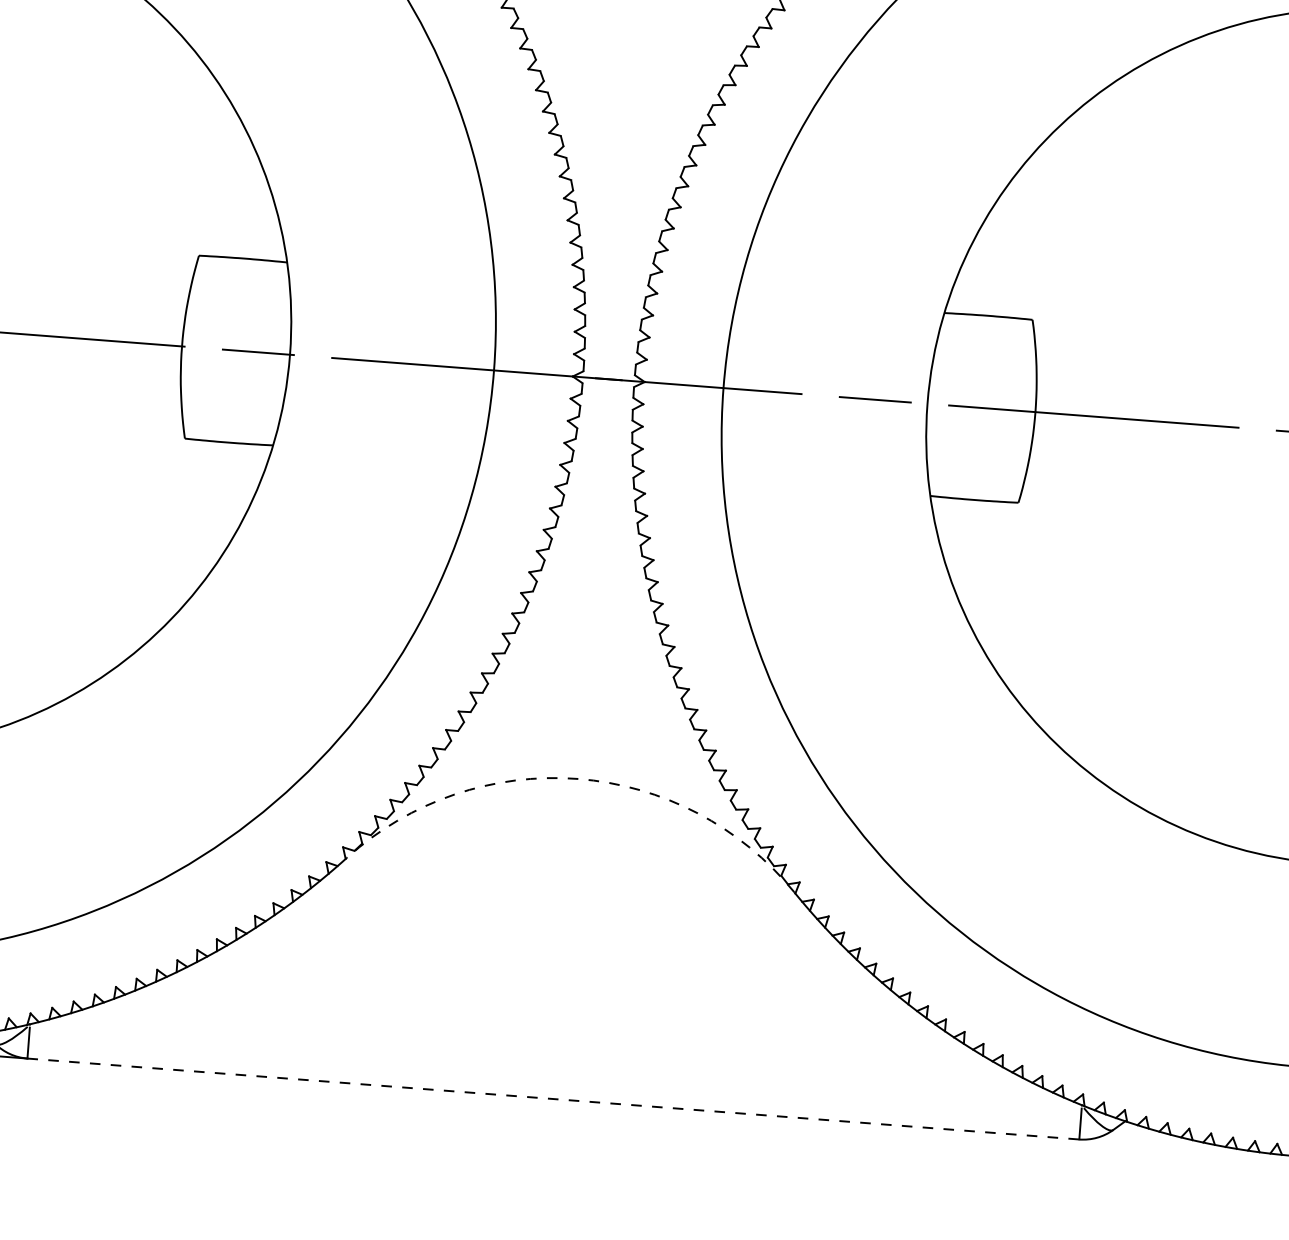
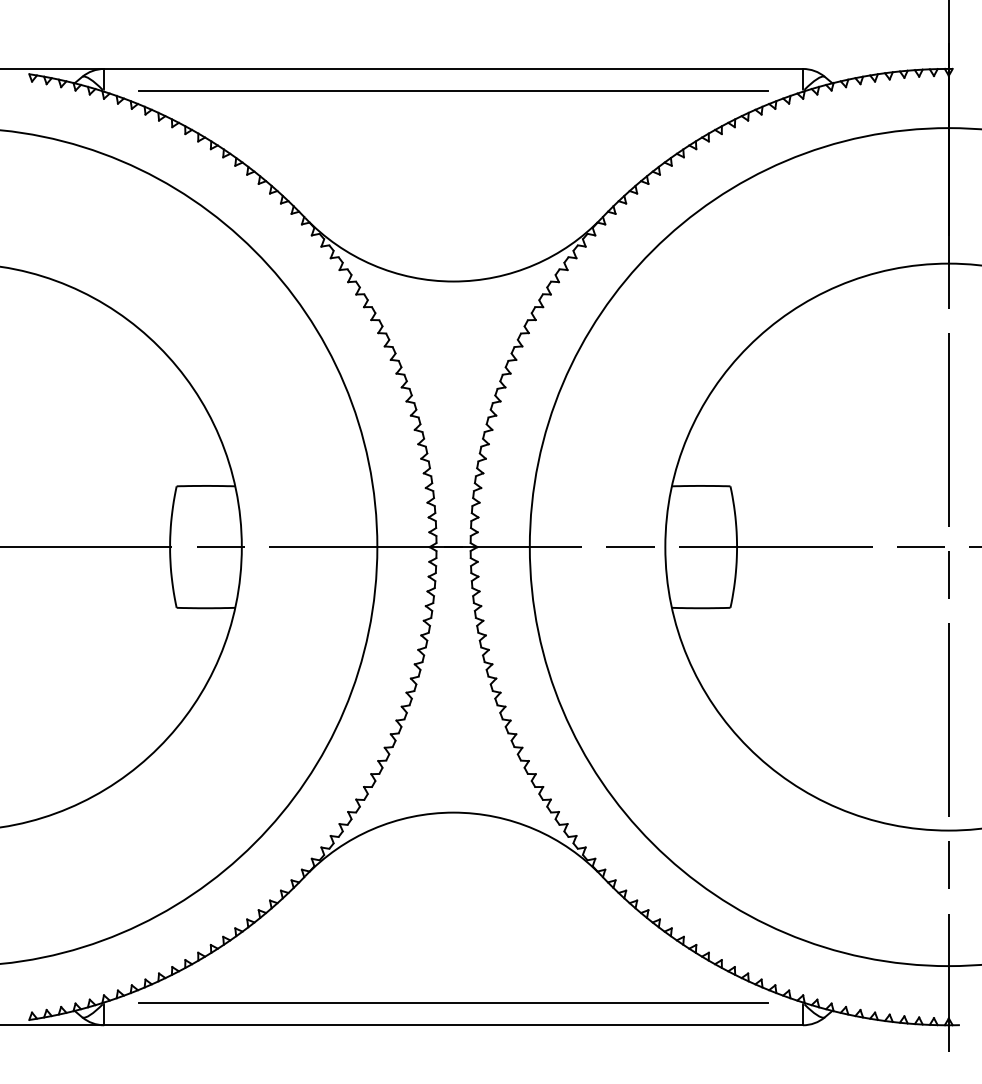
arc: (577, 778) -> (453, 812), dashed -> solid
line: (555, 1064) -> (453, 1002), added
line: (554, 1099) -> (454, 1025), dashed -> solid

